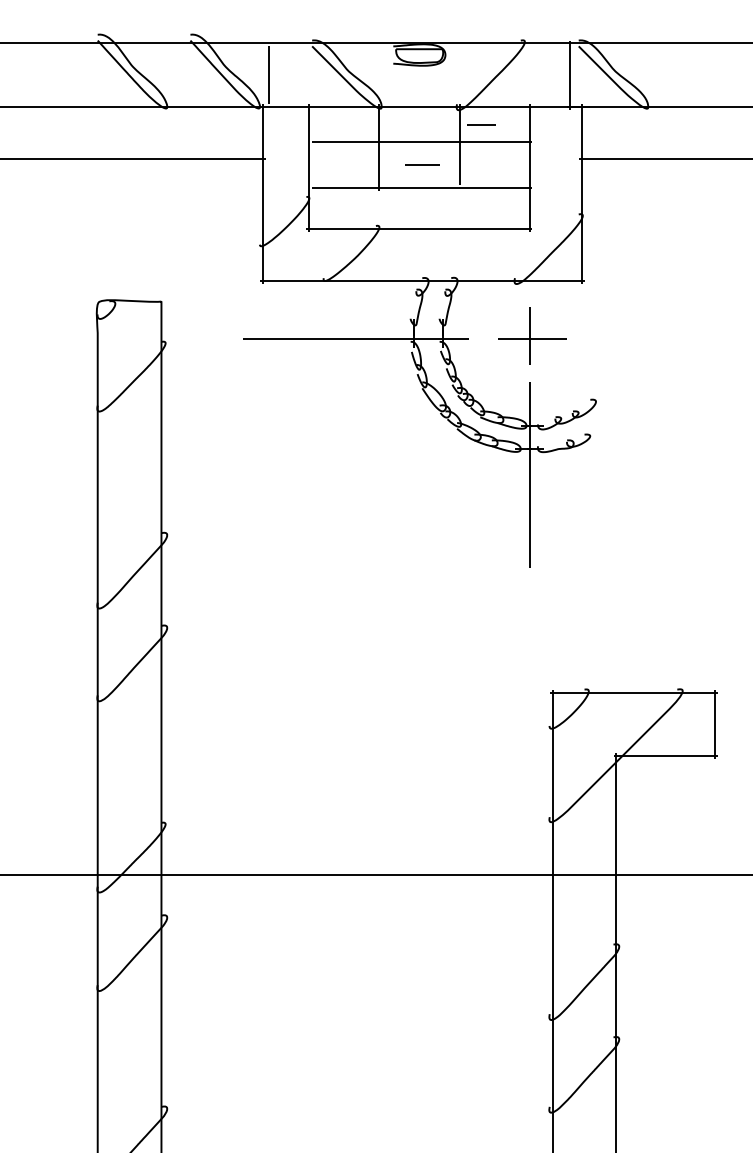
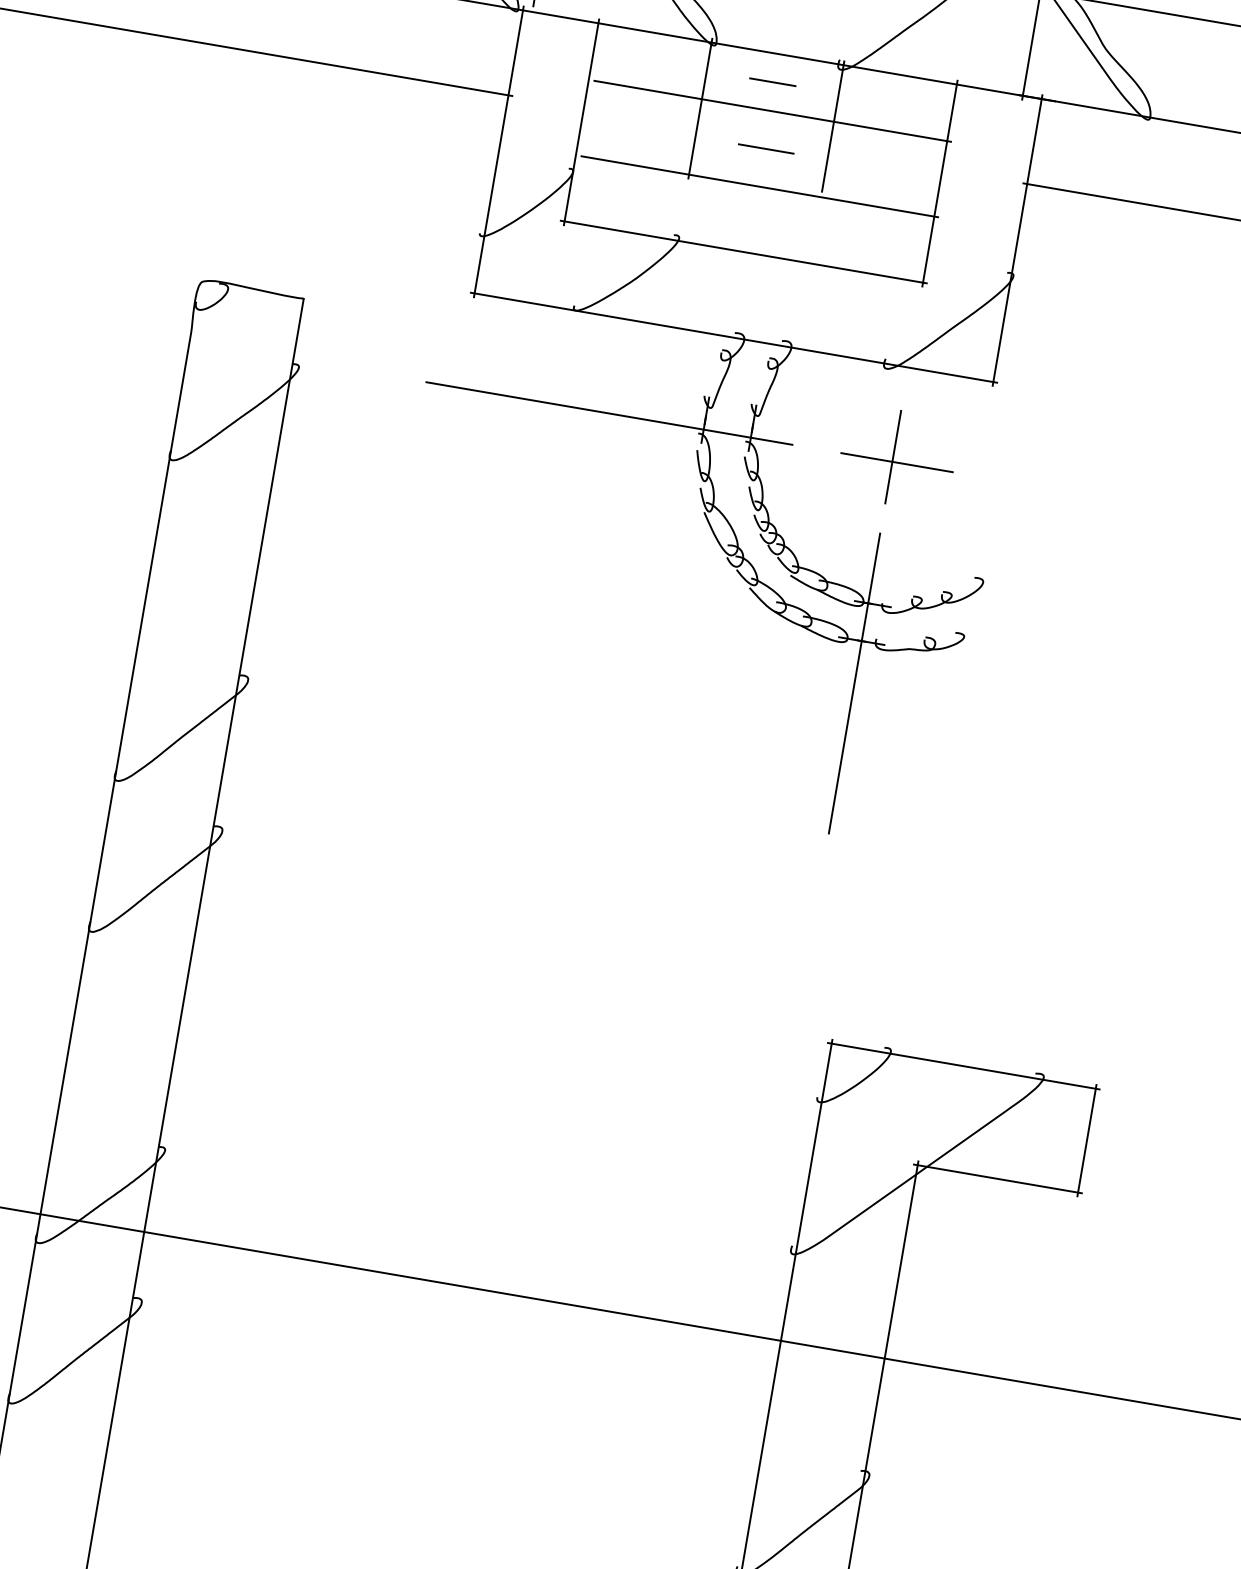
line: (481, 124) -> (773, 82), moved

